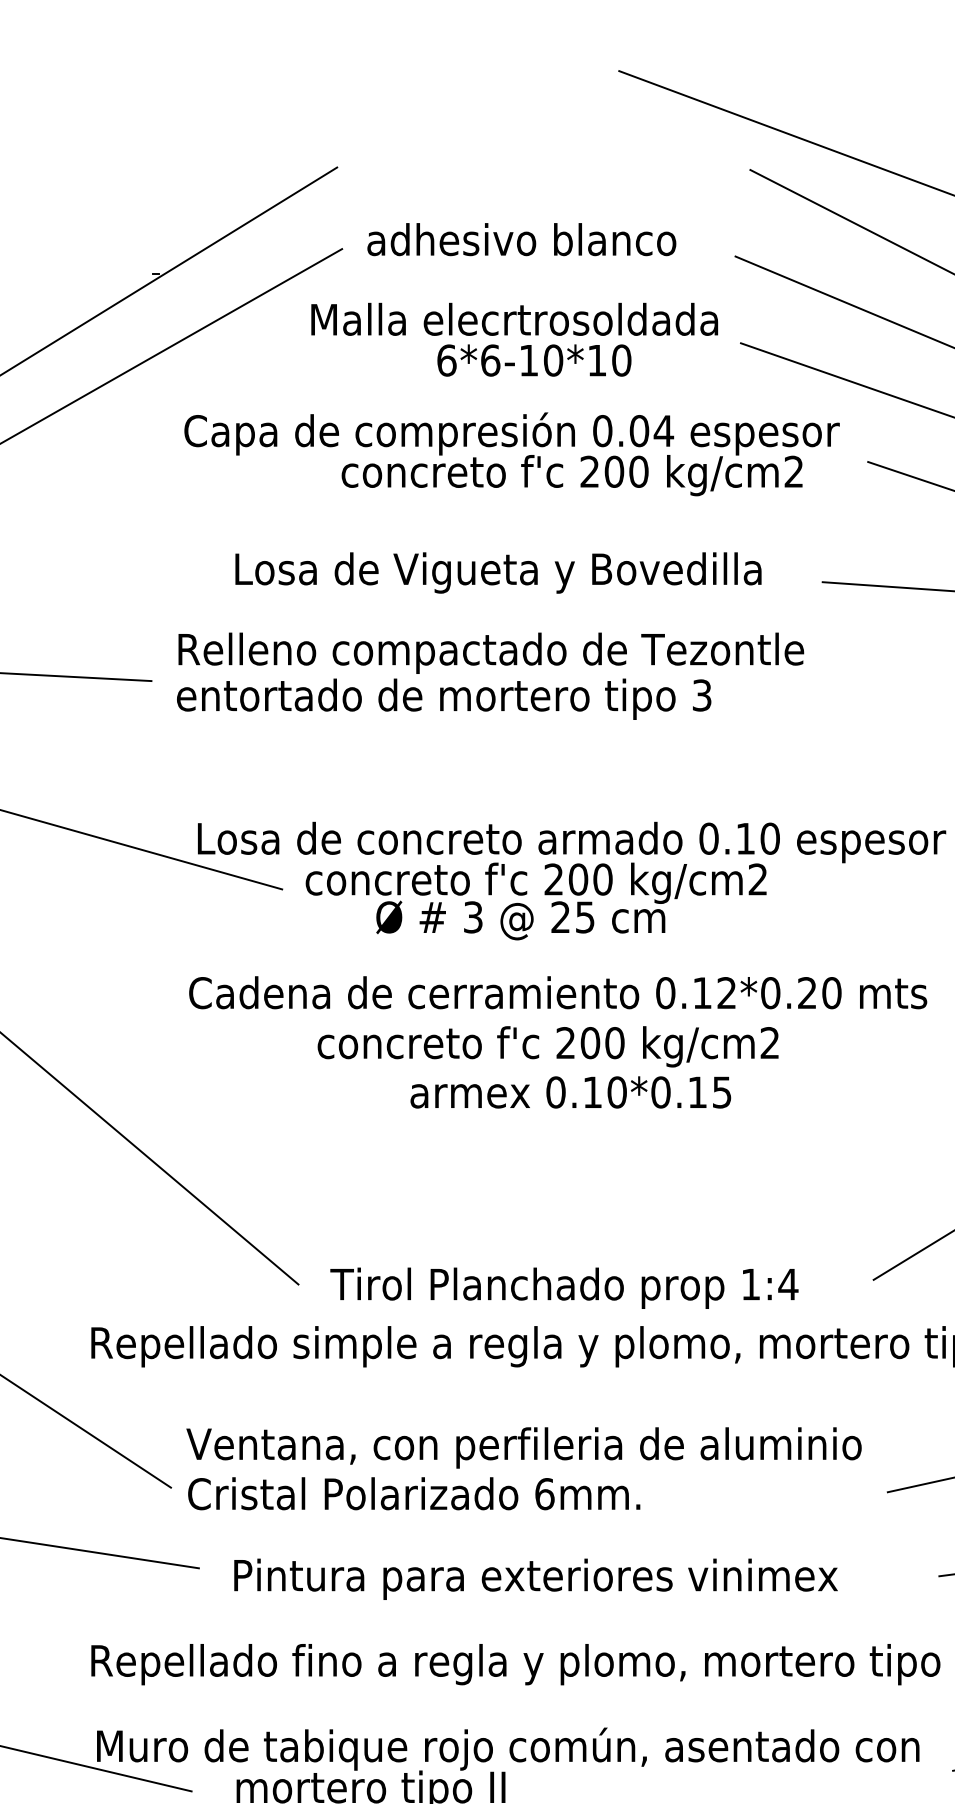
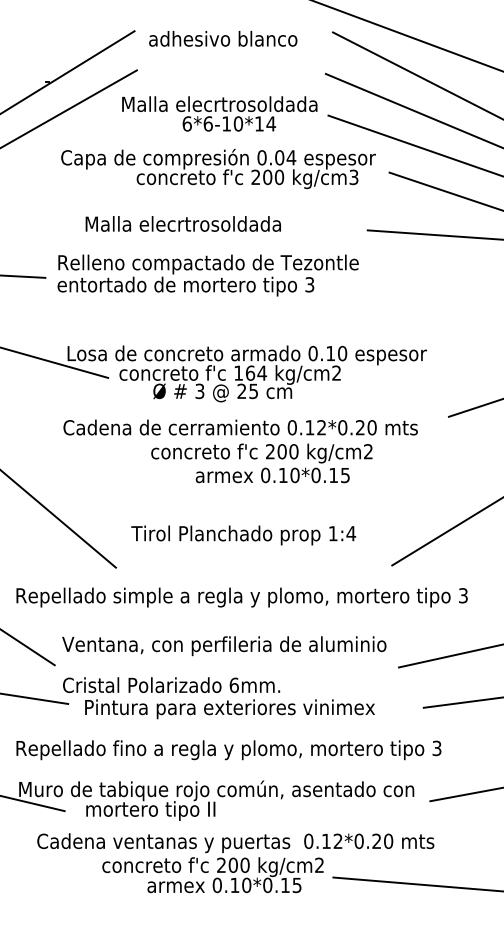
text: (522, 238) -> (223, 38), moved
text: (622, 359) -> (271, 123), 6*6-10*10 -> 6*6-10*14
text: (793, 472) -> (353, 177), kg/cm2 -> kg/cm3
text: (499, 572) -> (212, 225), Losa de Vigueta y Bovedilla -> Malla elecrtrosoldada
text: (578, 878) -> (250, 372), 200 -> 164
text: (547, 1067) -> (261, 463), moved
text: (564, 1288) -> (243, 535), moved
text: (414, 1494) -> (171, 685), moved

